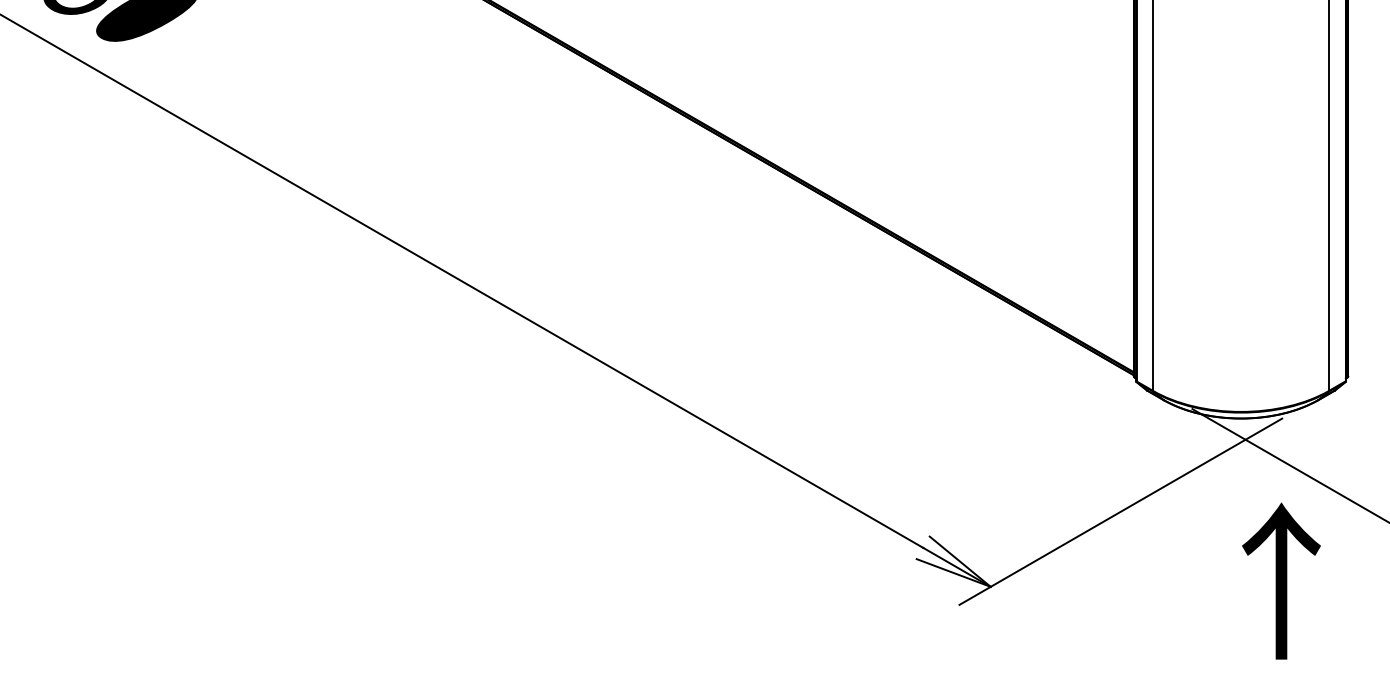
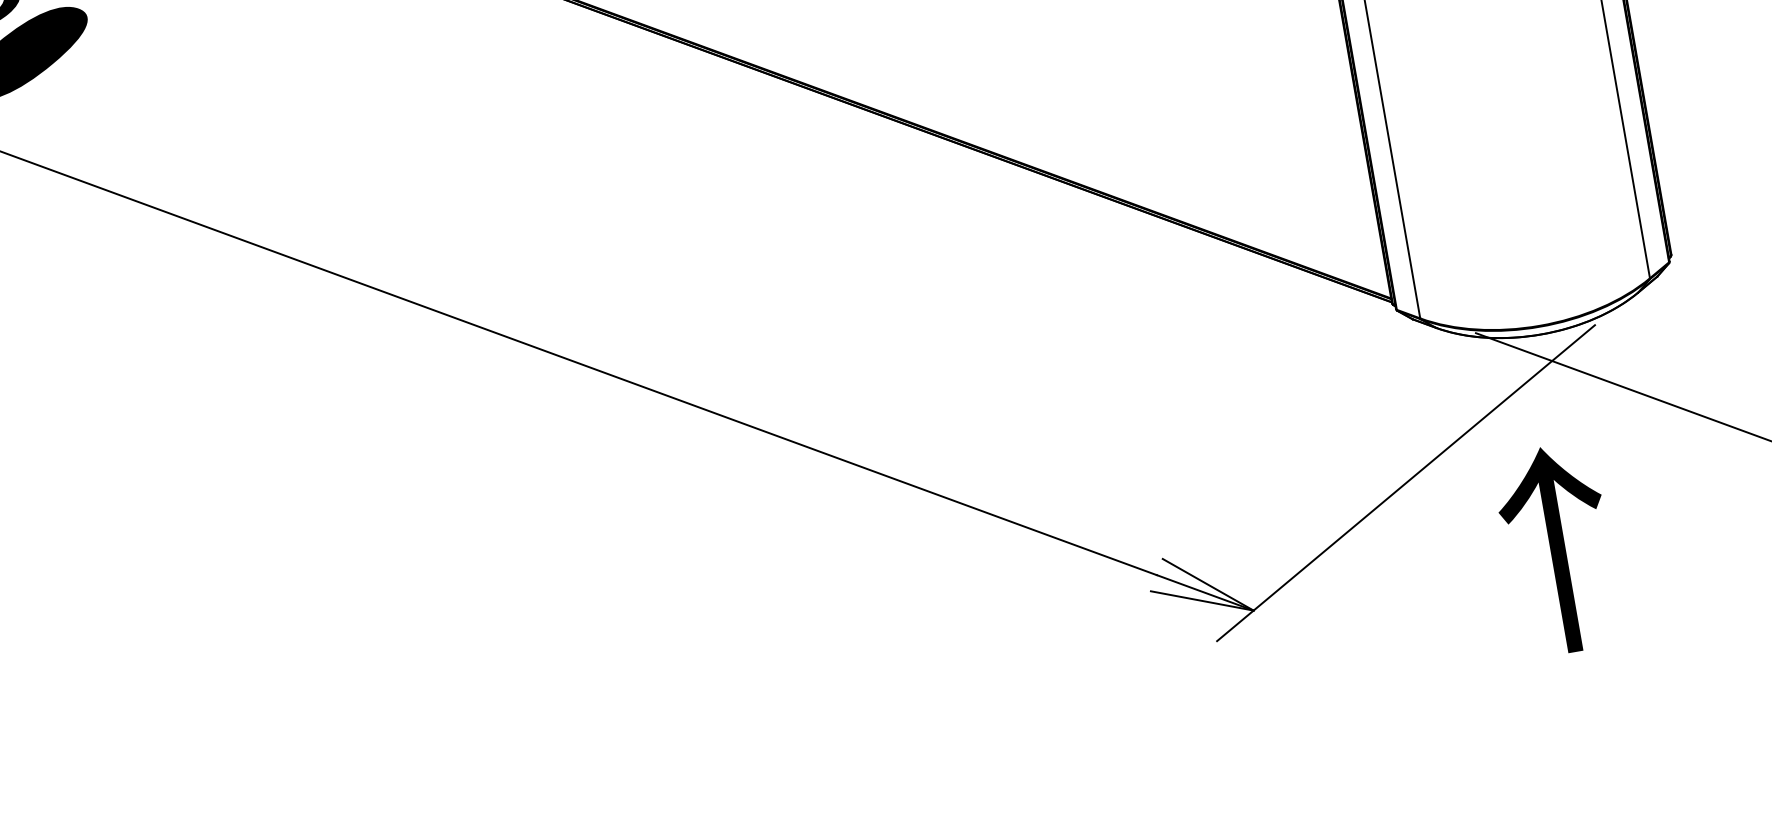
text: (1281, 580) -> (1557, 548), moved

